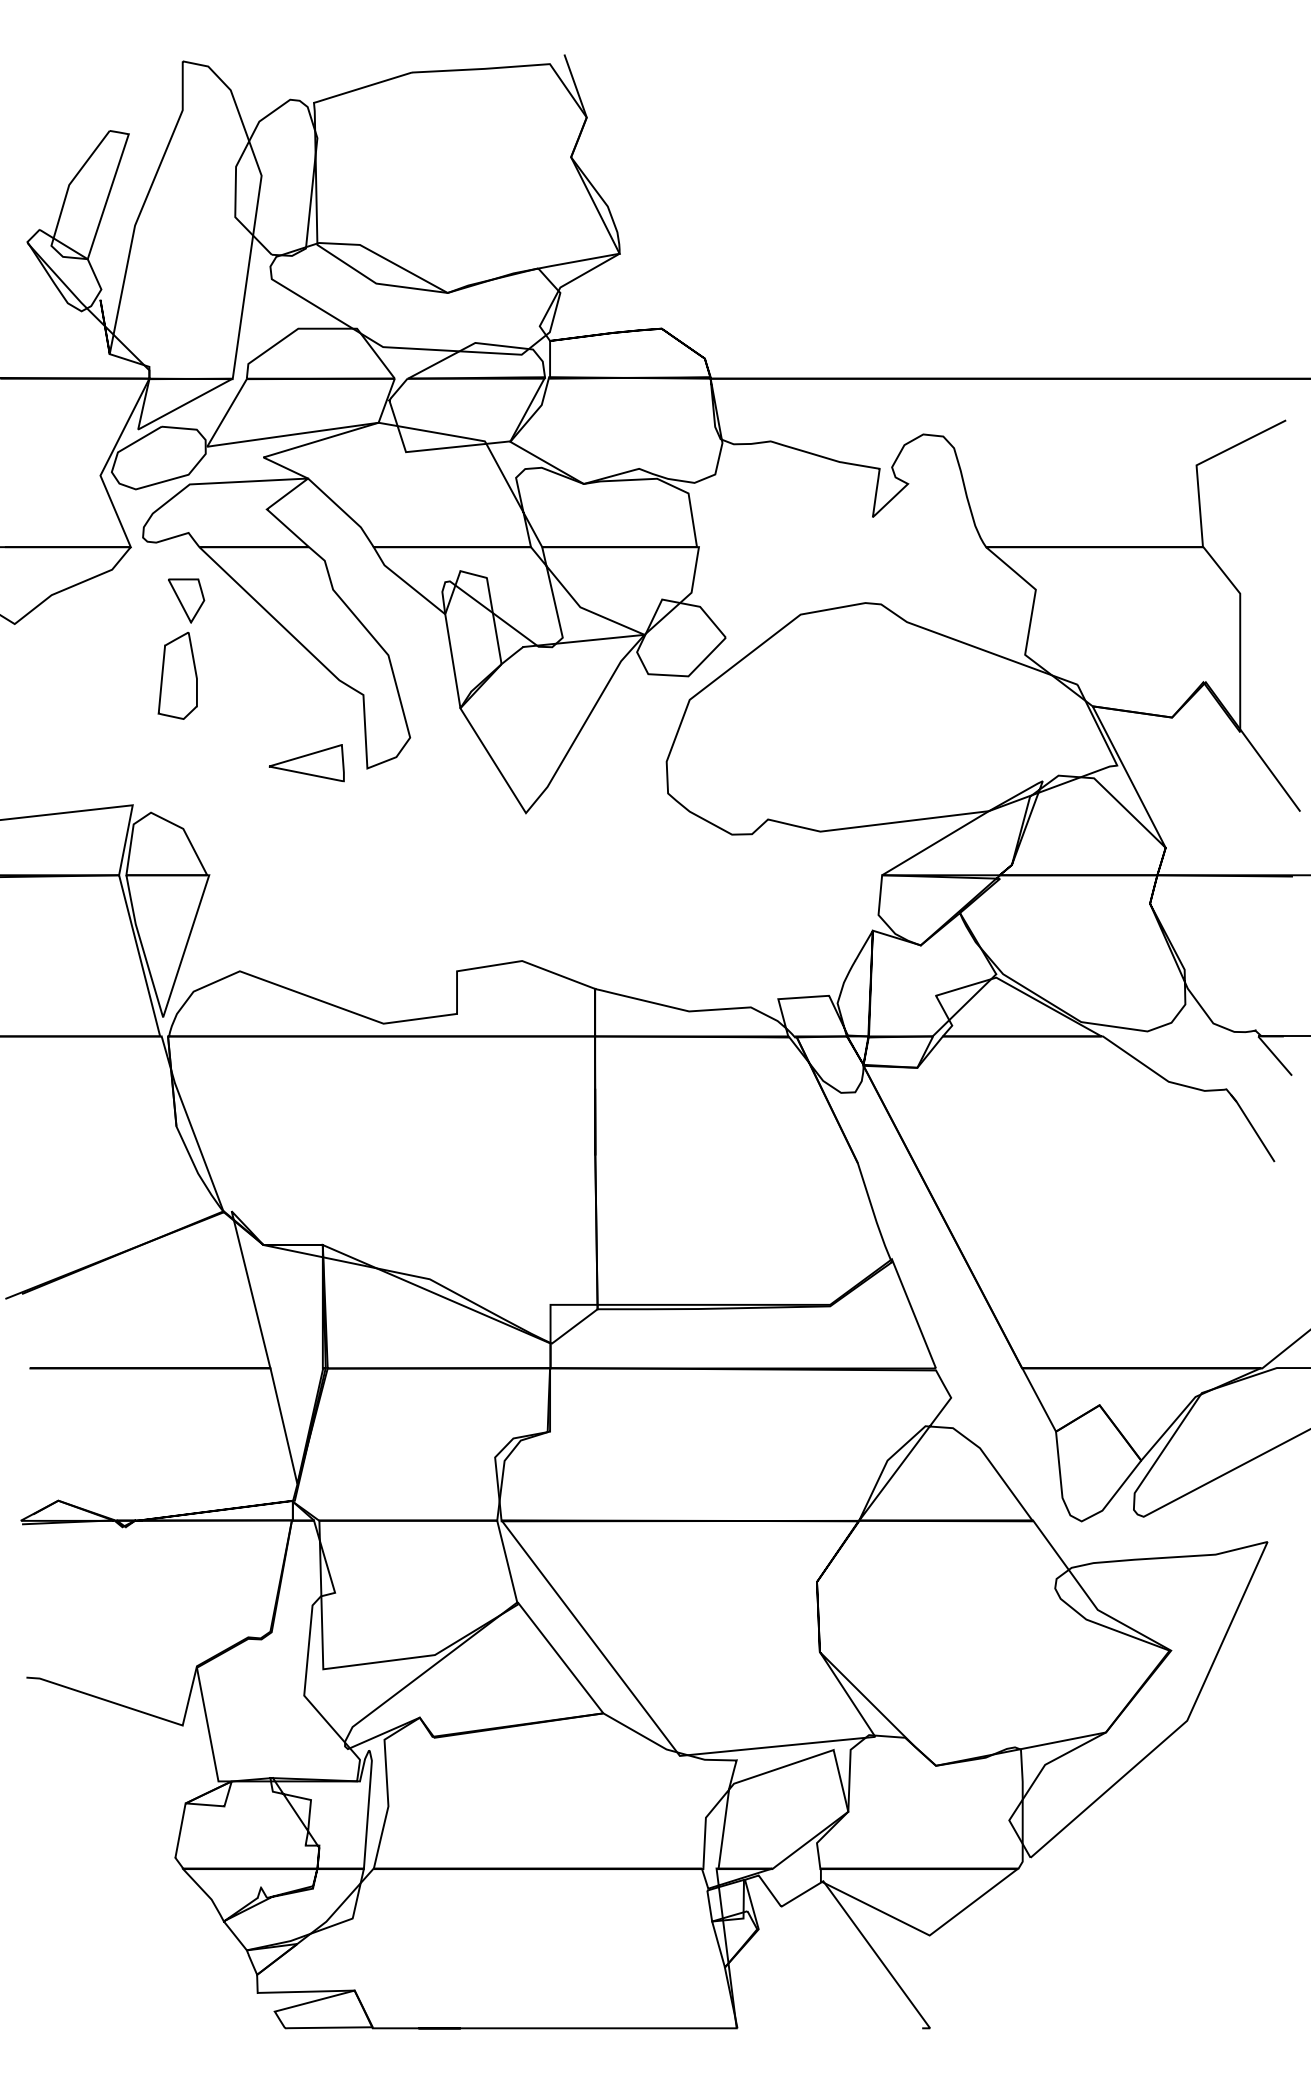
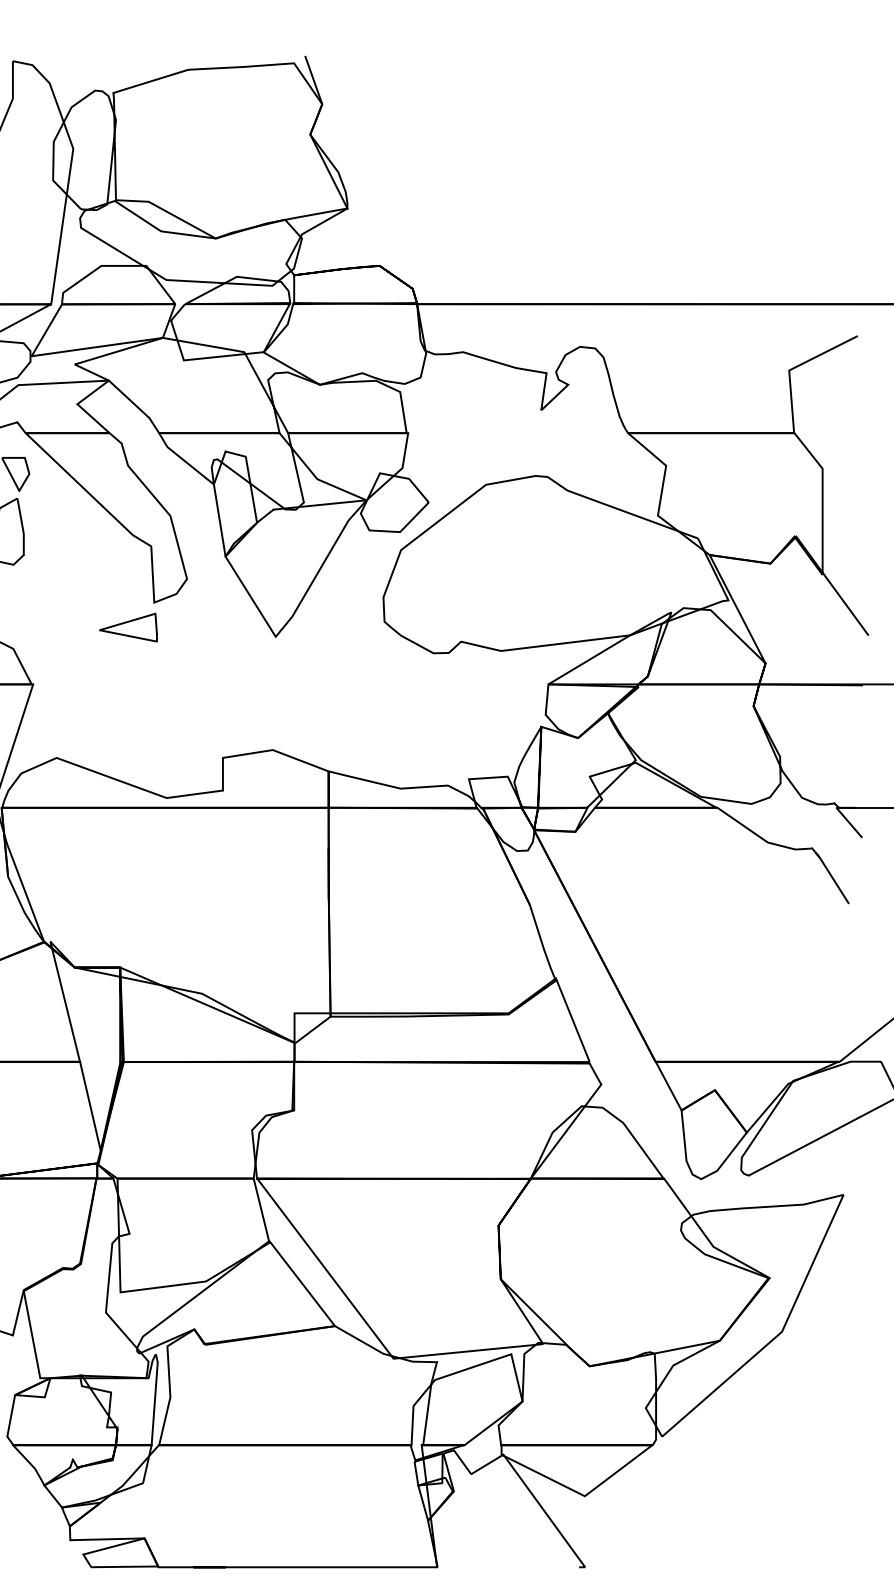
part: (306, 763) -> (128, 627), moved

